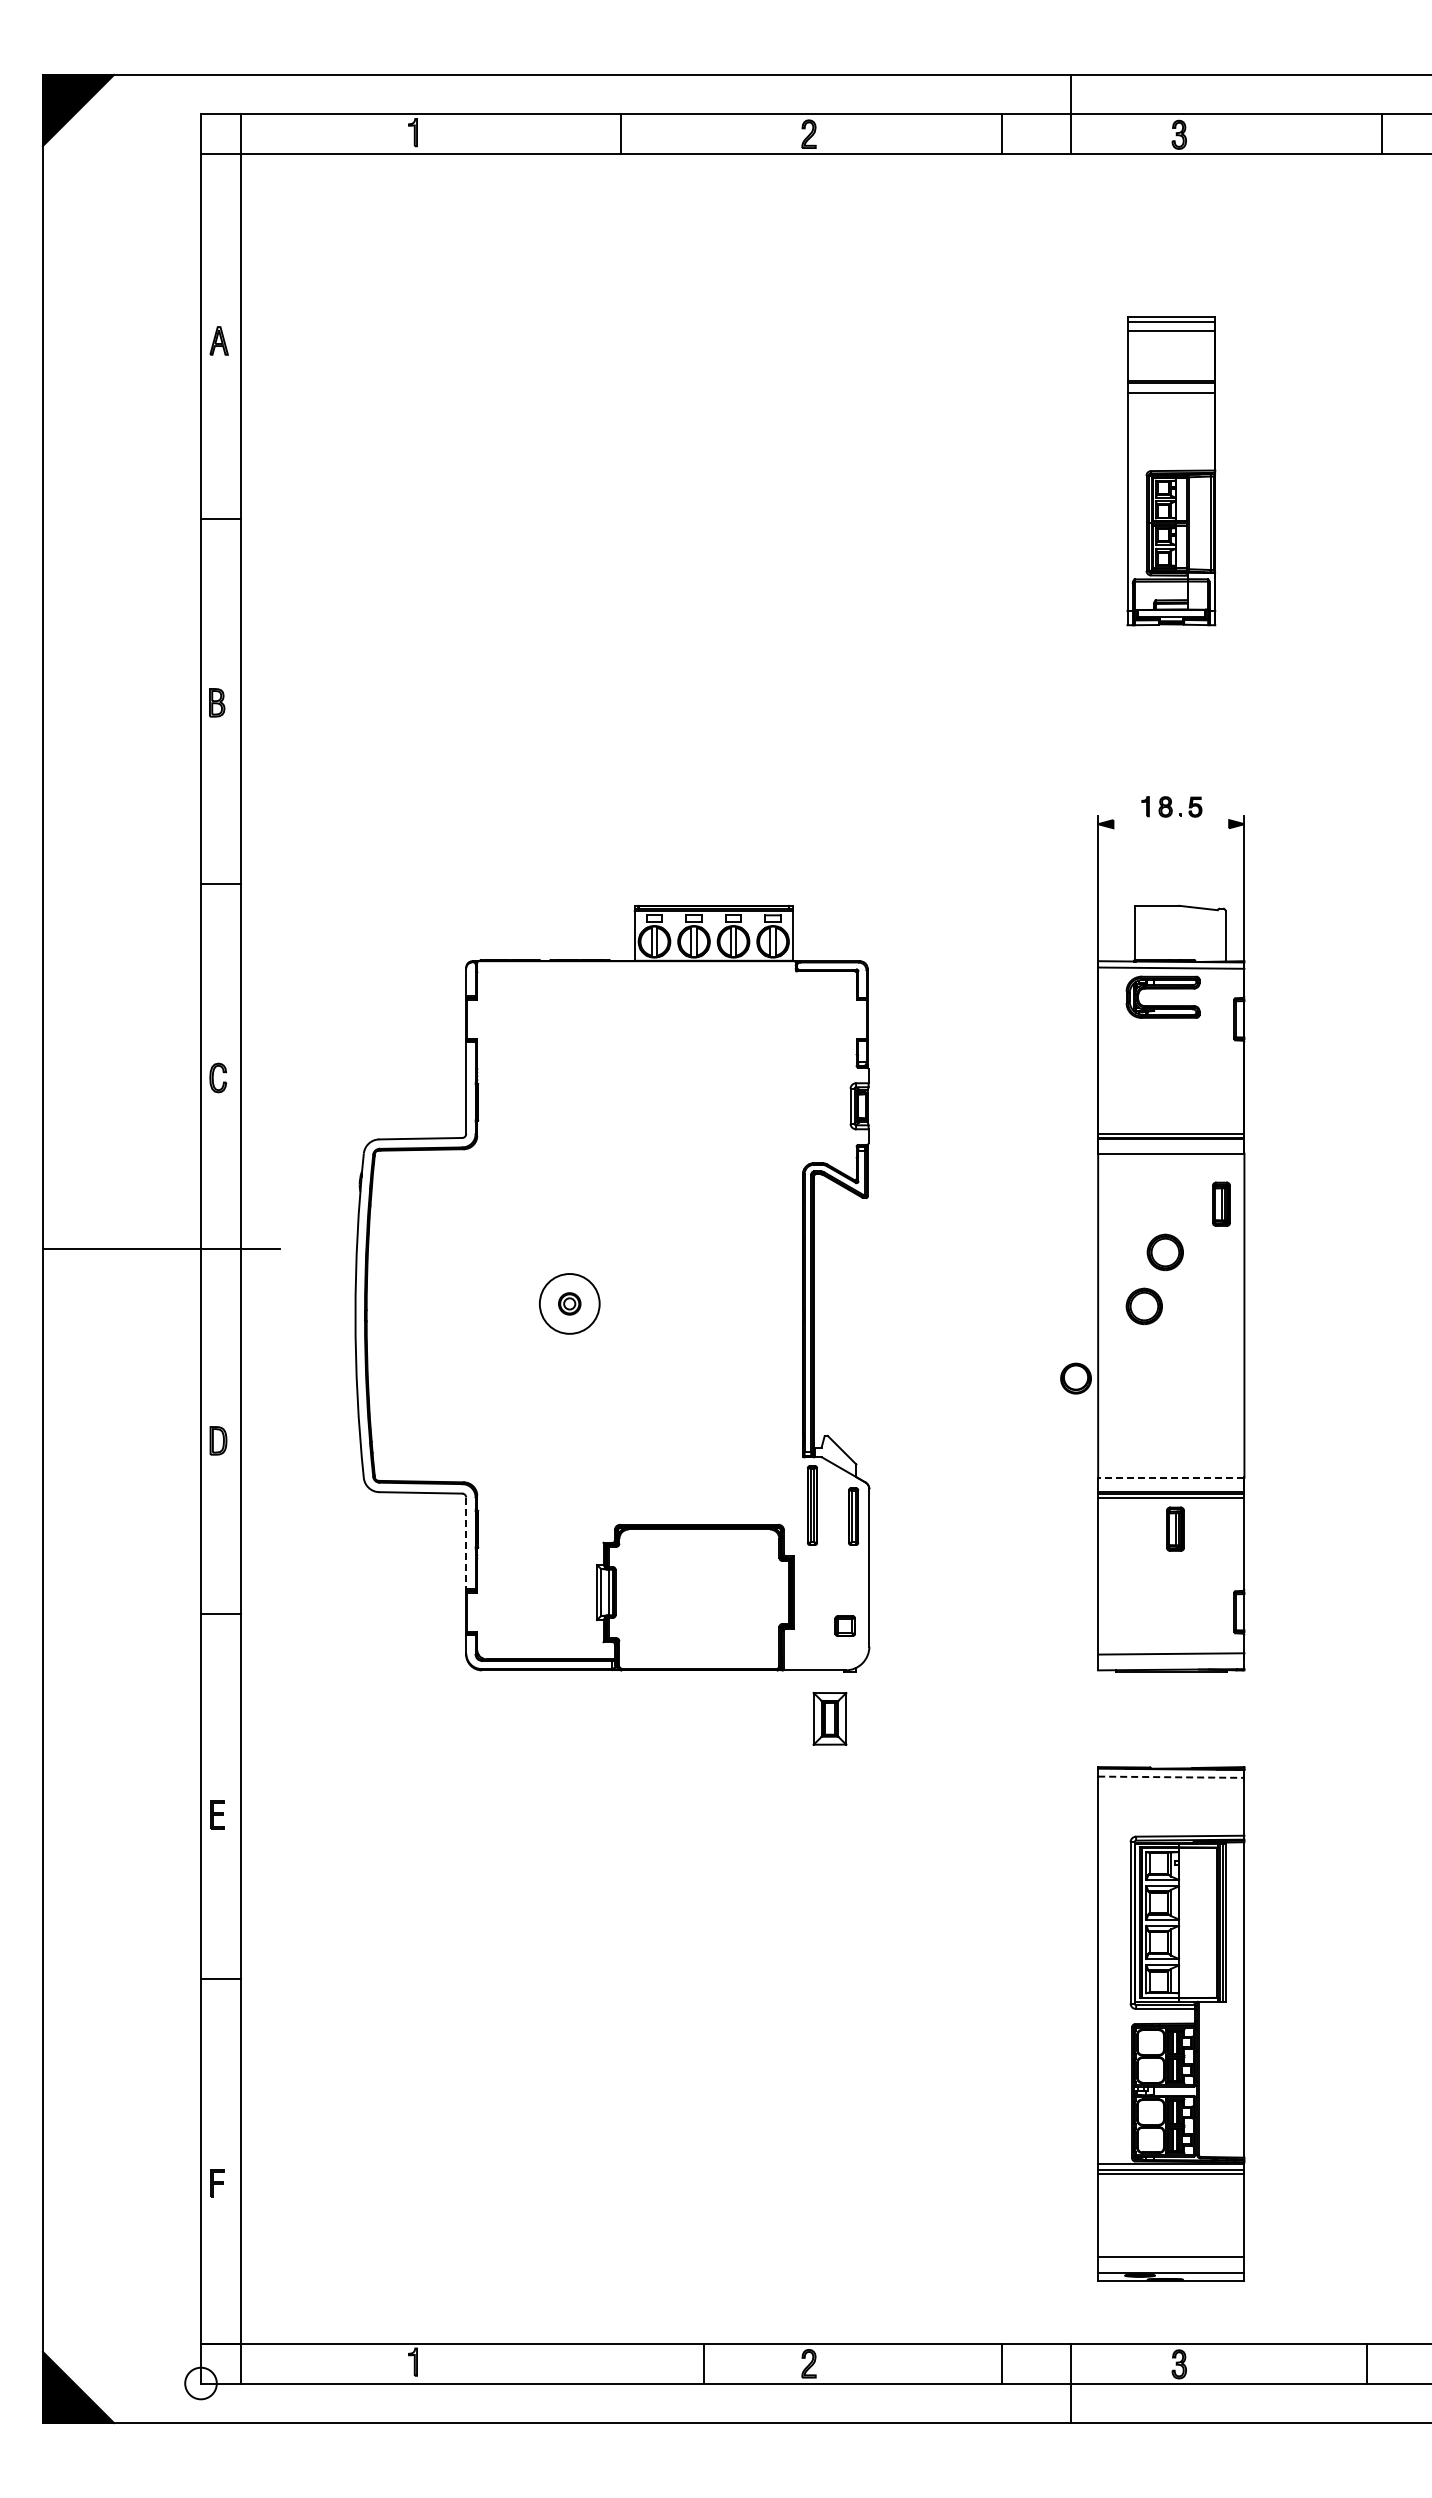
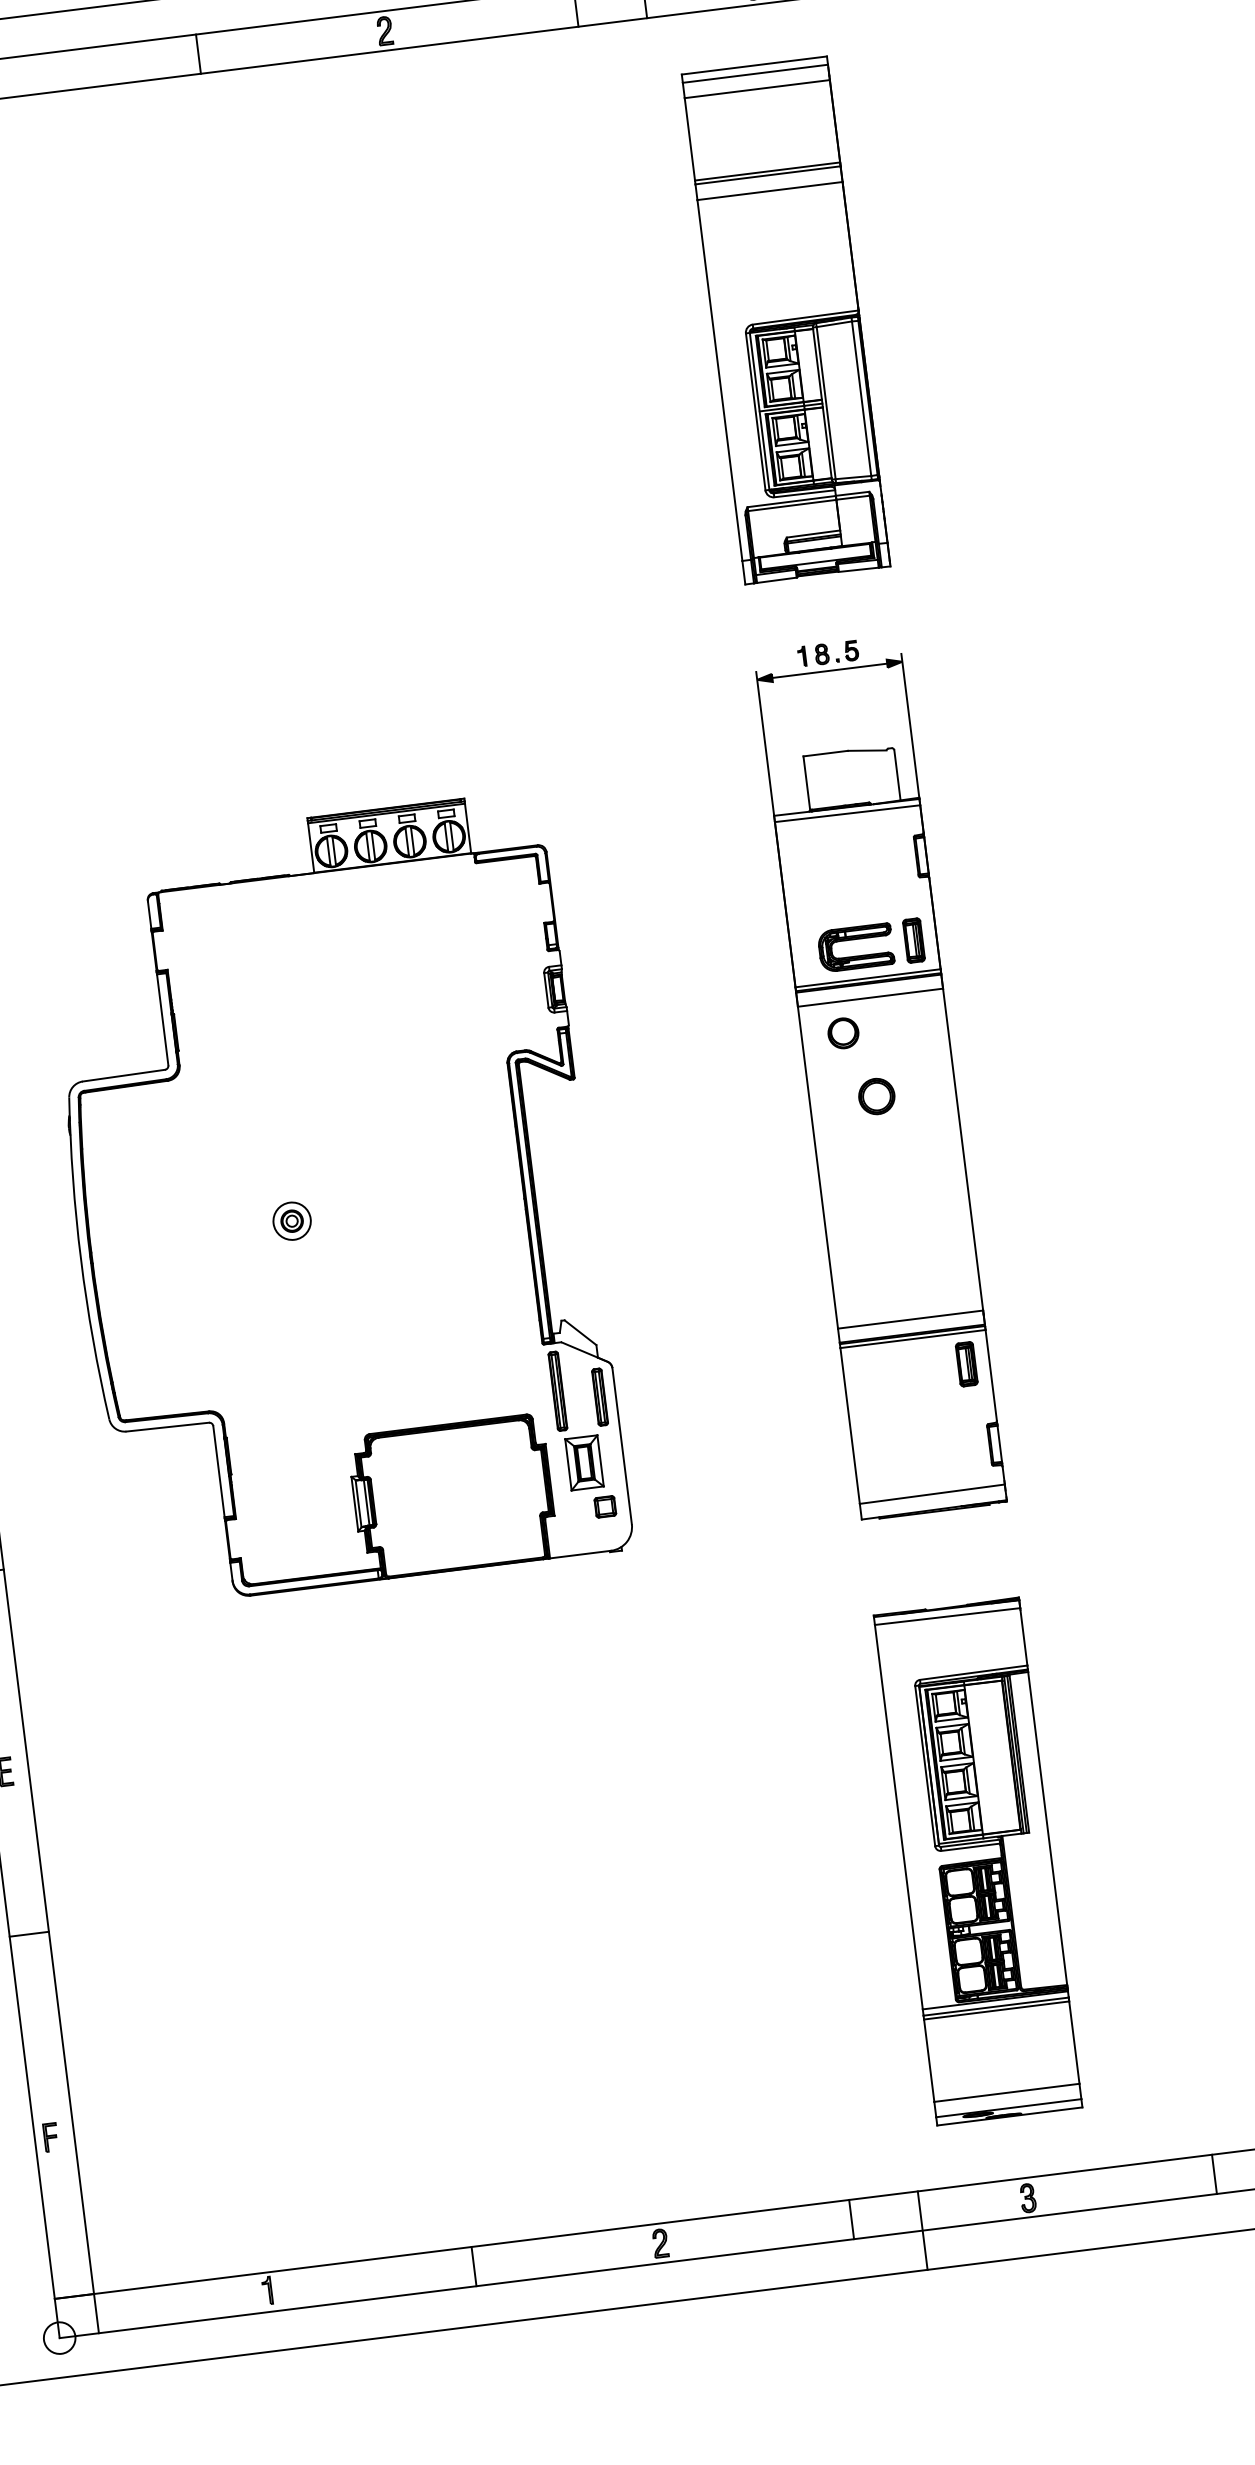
part: (1171, 470) -> (786, 319), size x1.67
line: (1171, 824) -> (830, 671), added
part: (1162, 989) -> (854, 940), moved
part: (1221, 1203) -> (913, 939), moved
circle: (569, 1303) -> (291, 1220), size x0.62
part: (1143, 1306) -> (861, 1152), removed
part: (1075, 1378) -> (842, 1033), moved
line: (1170, 1477) -> (909, 1319), dashed -> solid
part: (1175, 1528) -> (966, 1363), moved
line: (466, 1543) -> (219, 1471), dashed -> solid
part: (829, 1718) -> (583, 1462), moved
line: (1171, 1777) -> (947, 1616), dashed -> solid
line: (704, 2363) -> (474, 2266), moved

